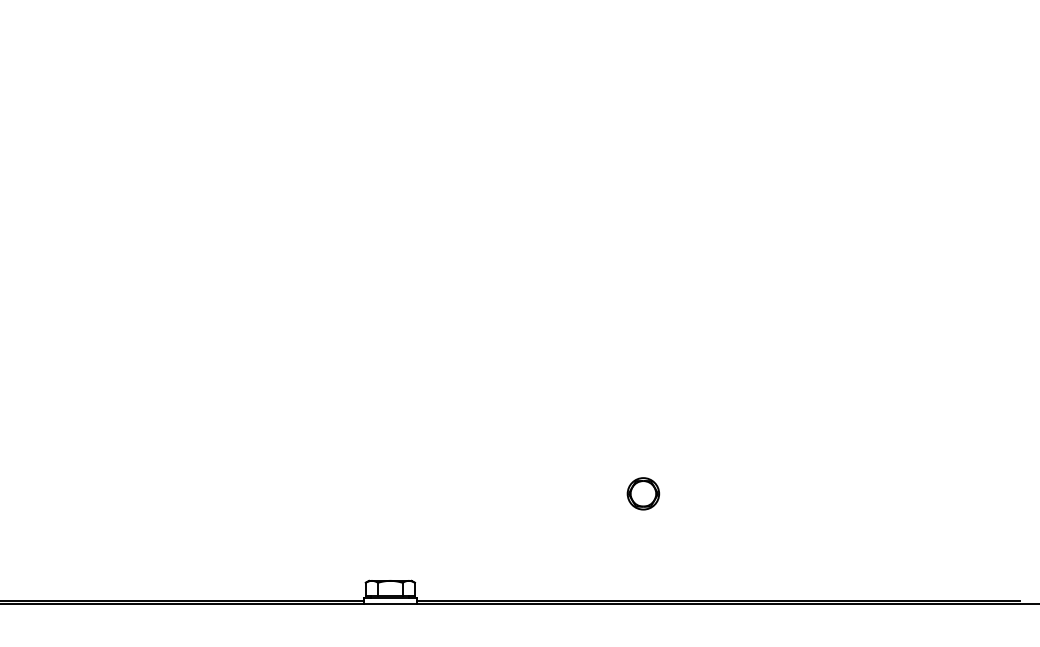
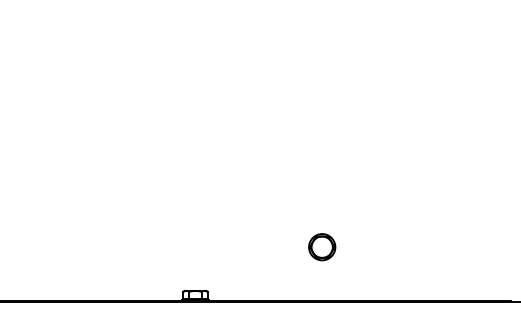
part: (643, 494) -> (322, 247), size x1.67

